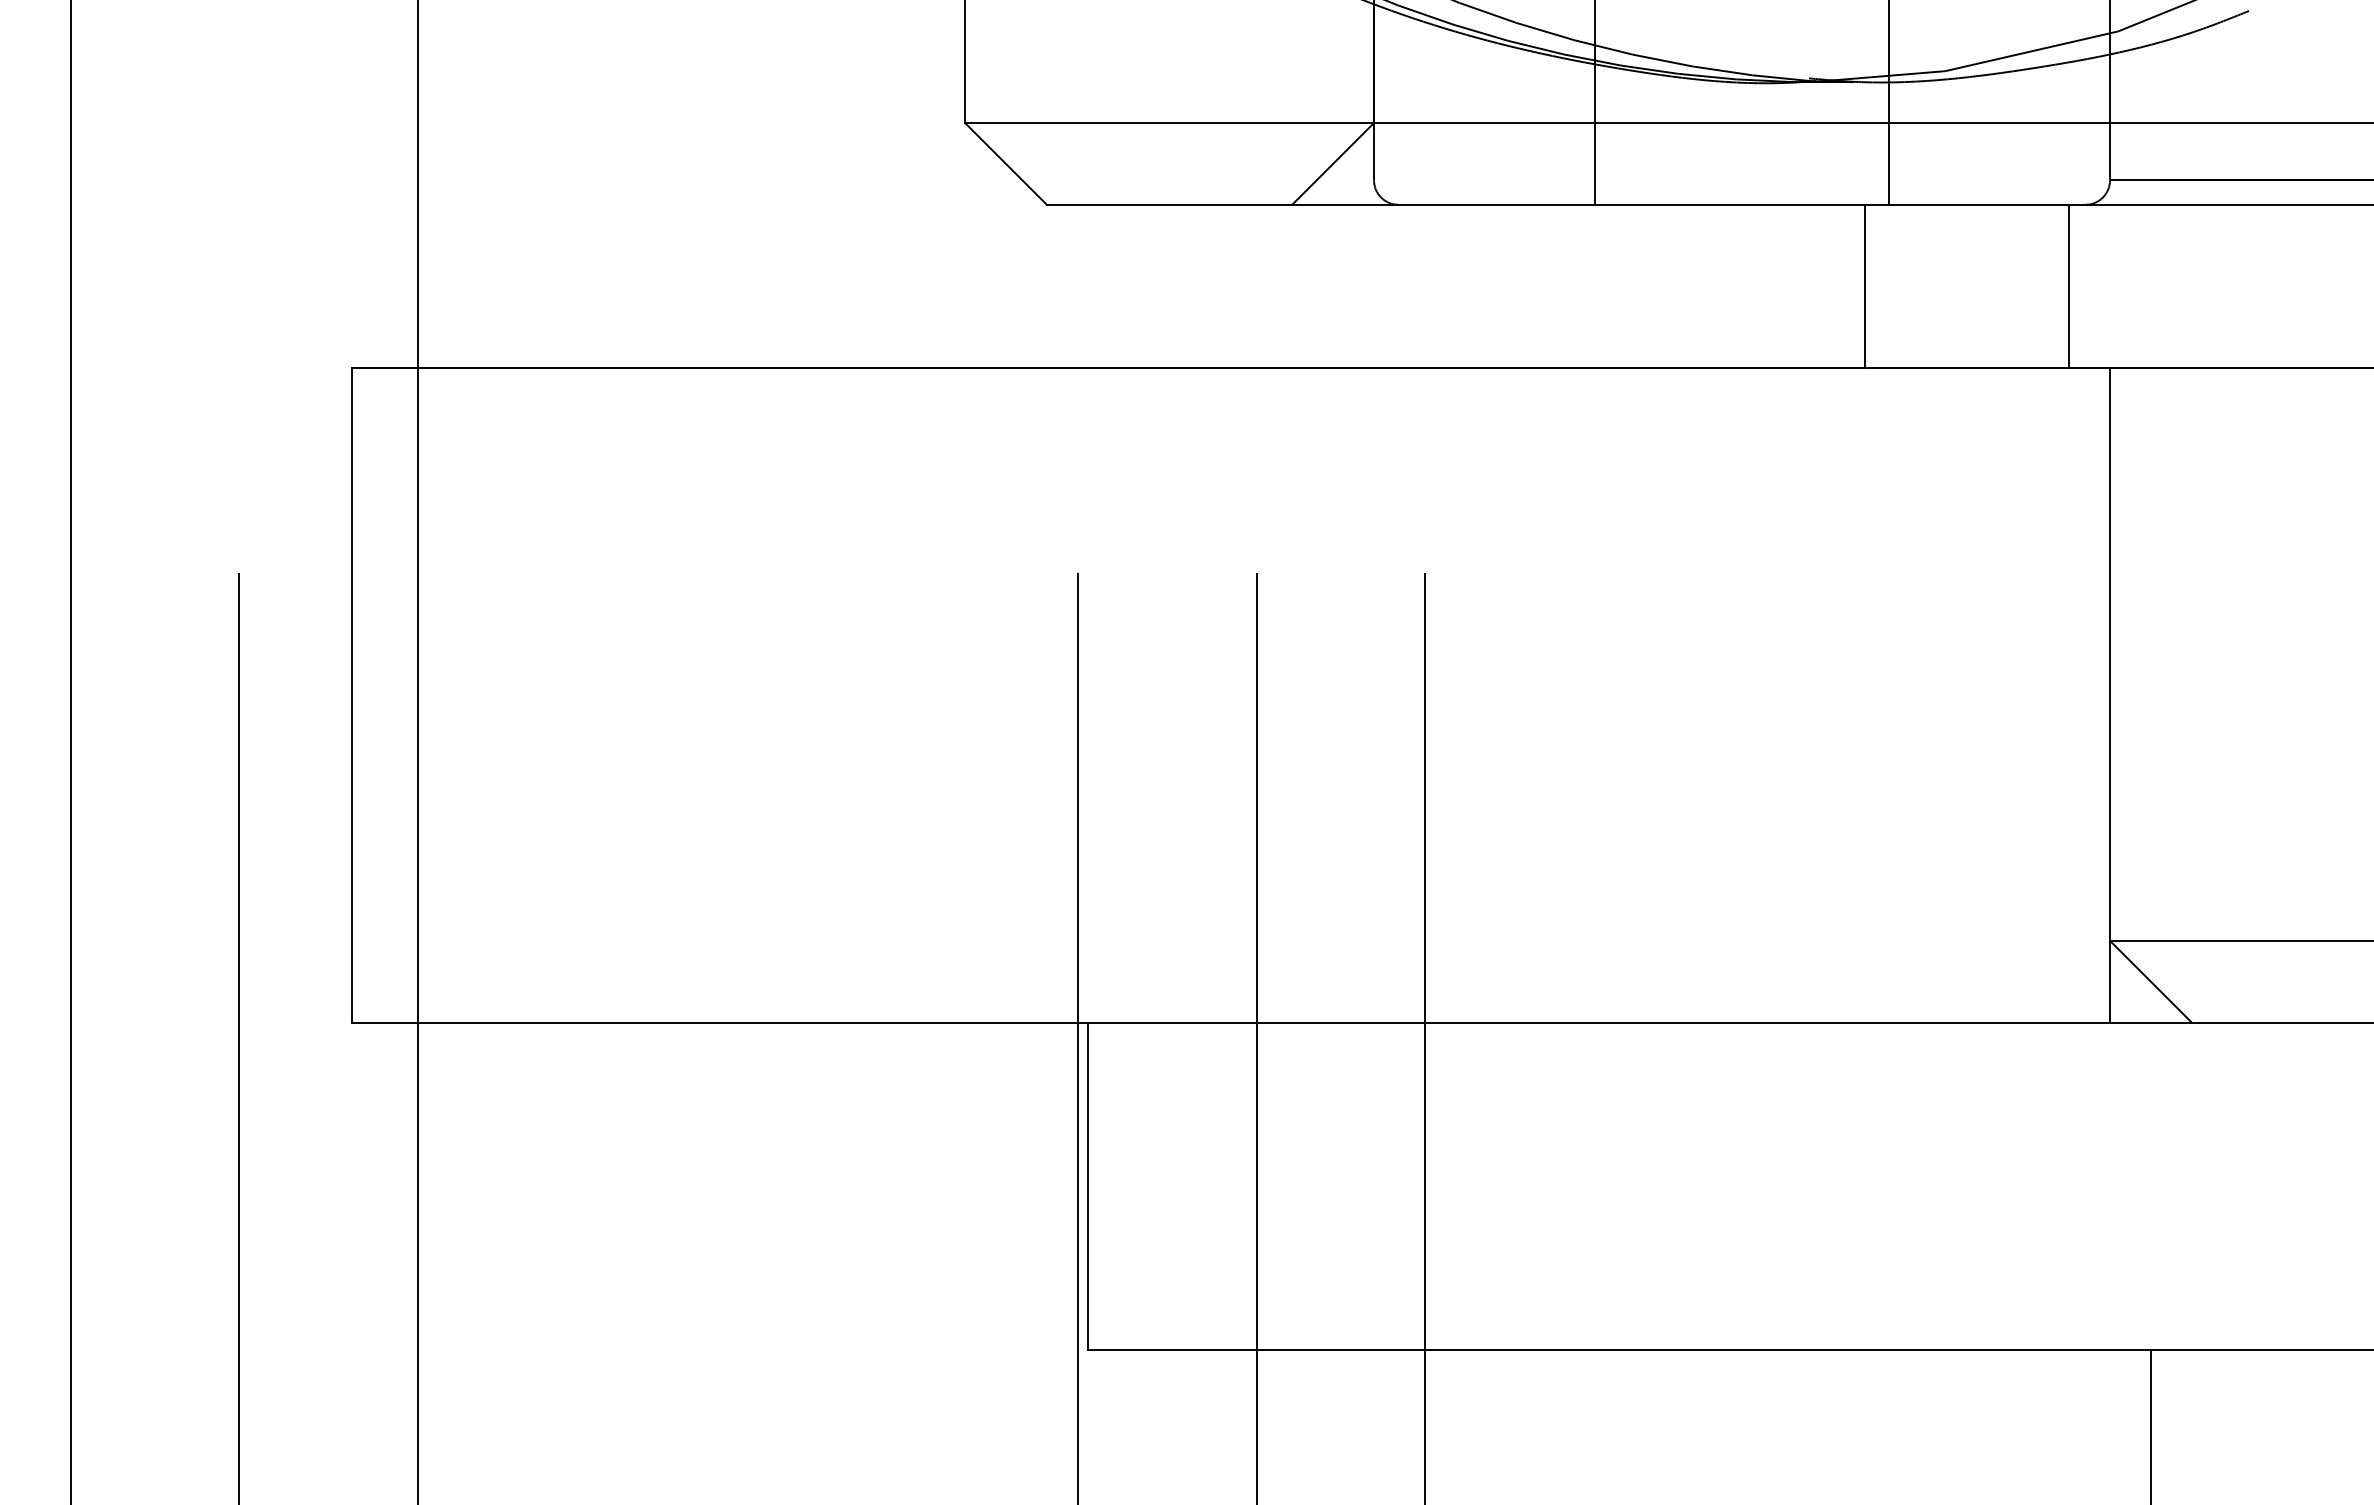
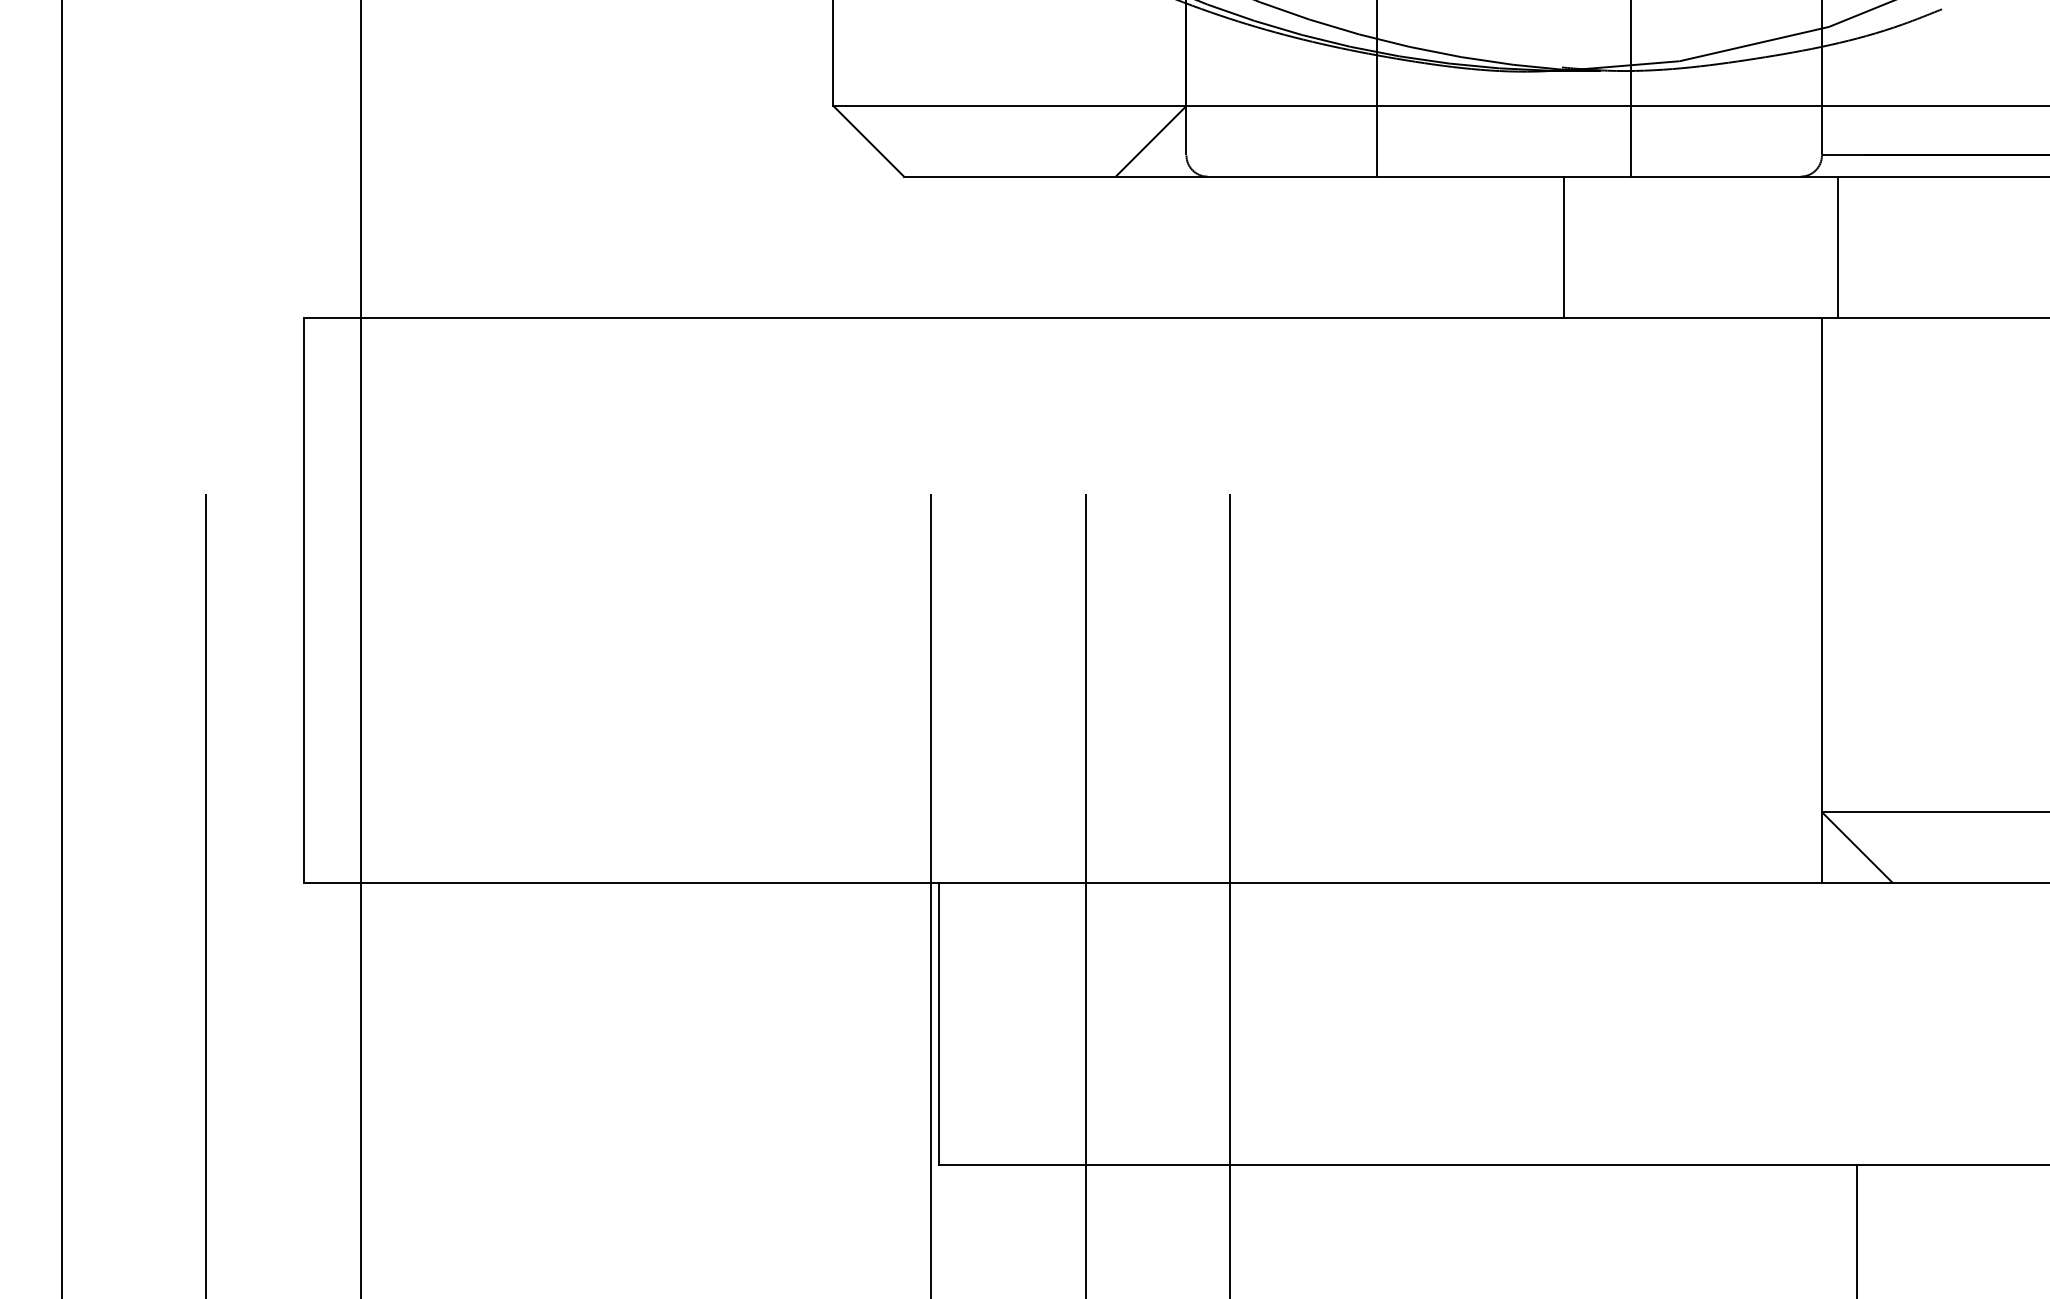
line: (1864, 286) -> (1563, 247), moved
line: (2069, 286) -> (1837, 247), moved

